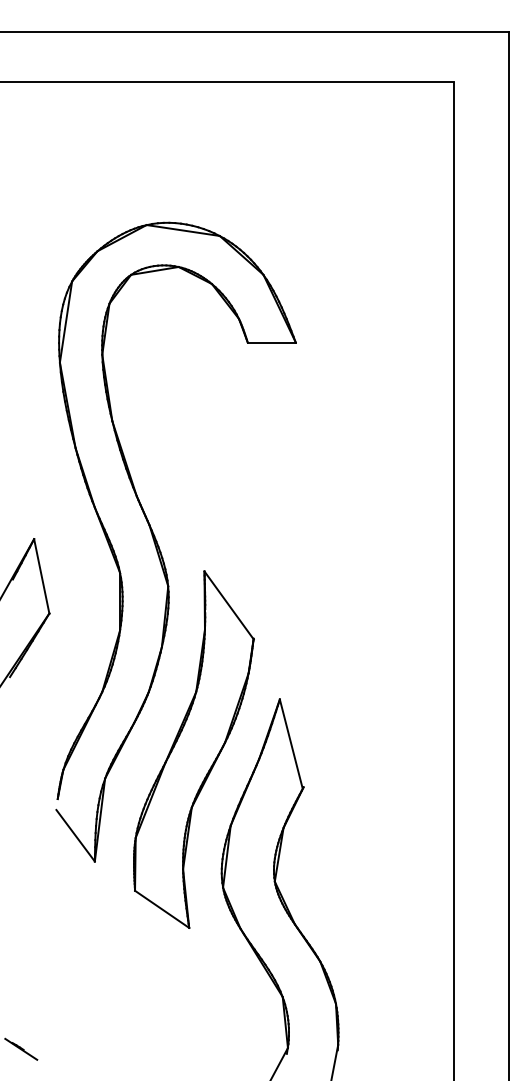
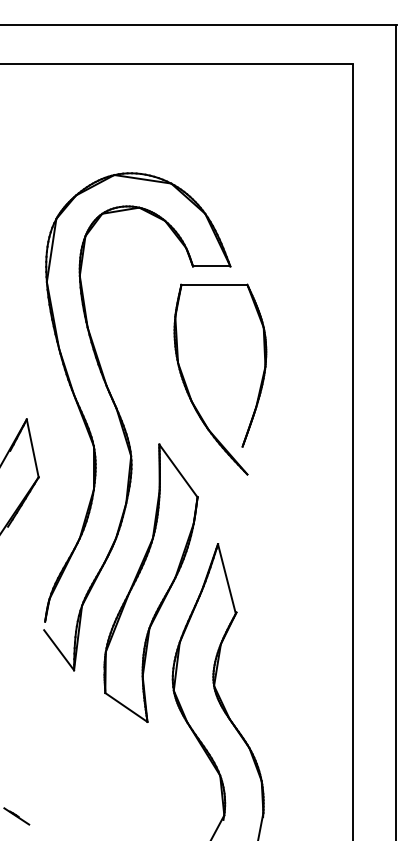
part: (242, 502) -> (188, 390), added

